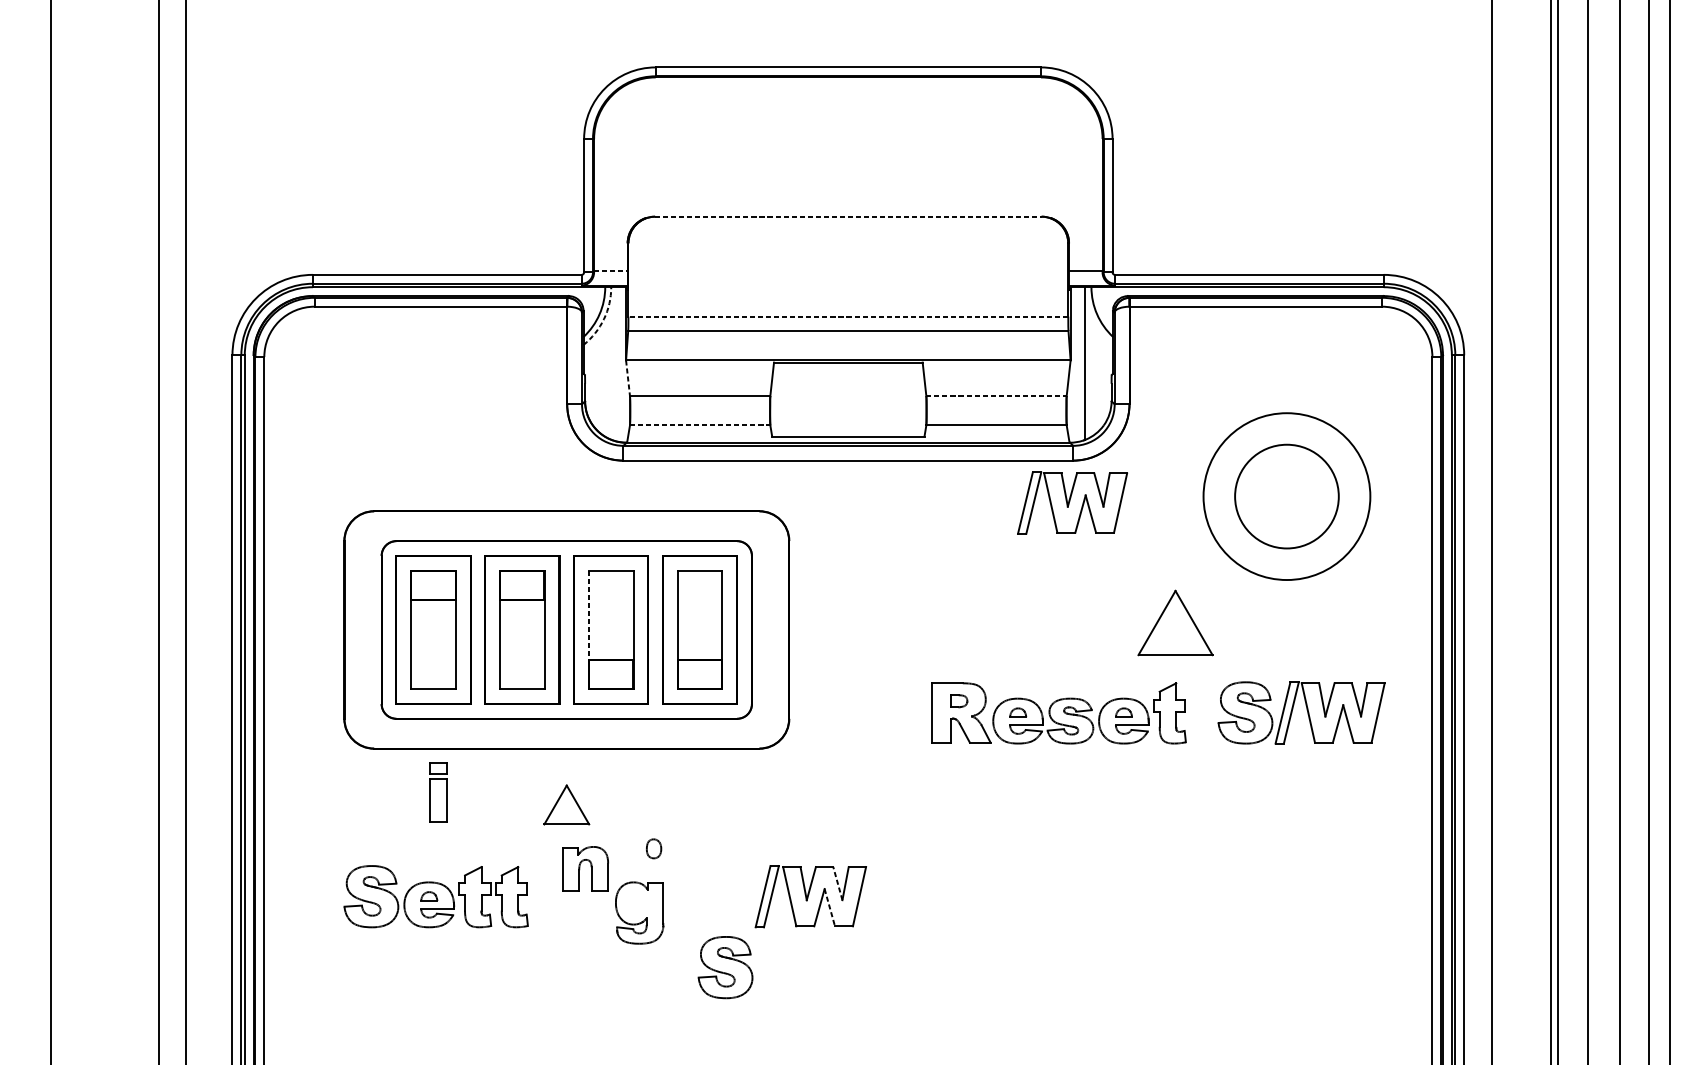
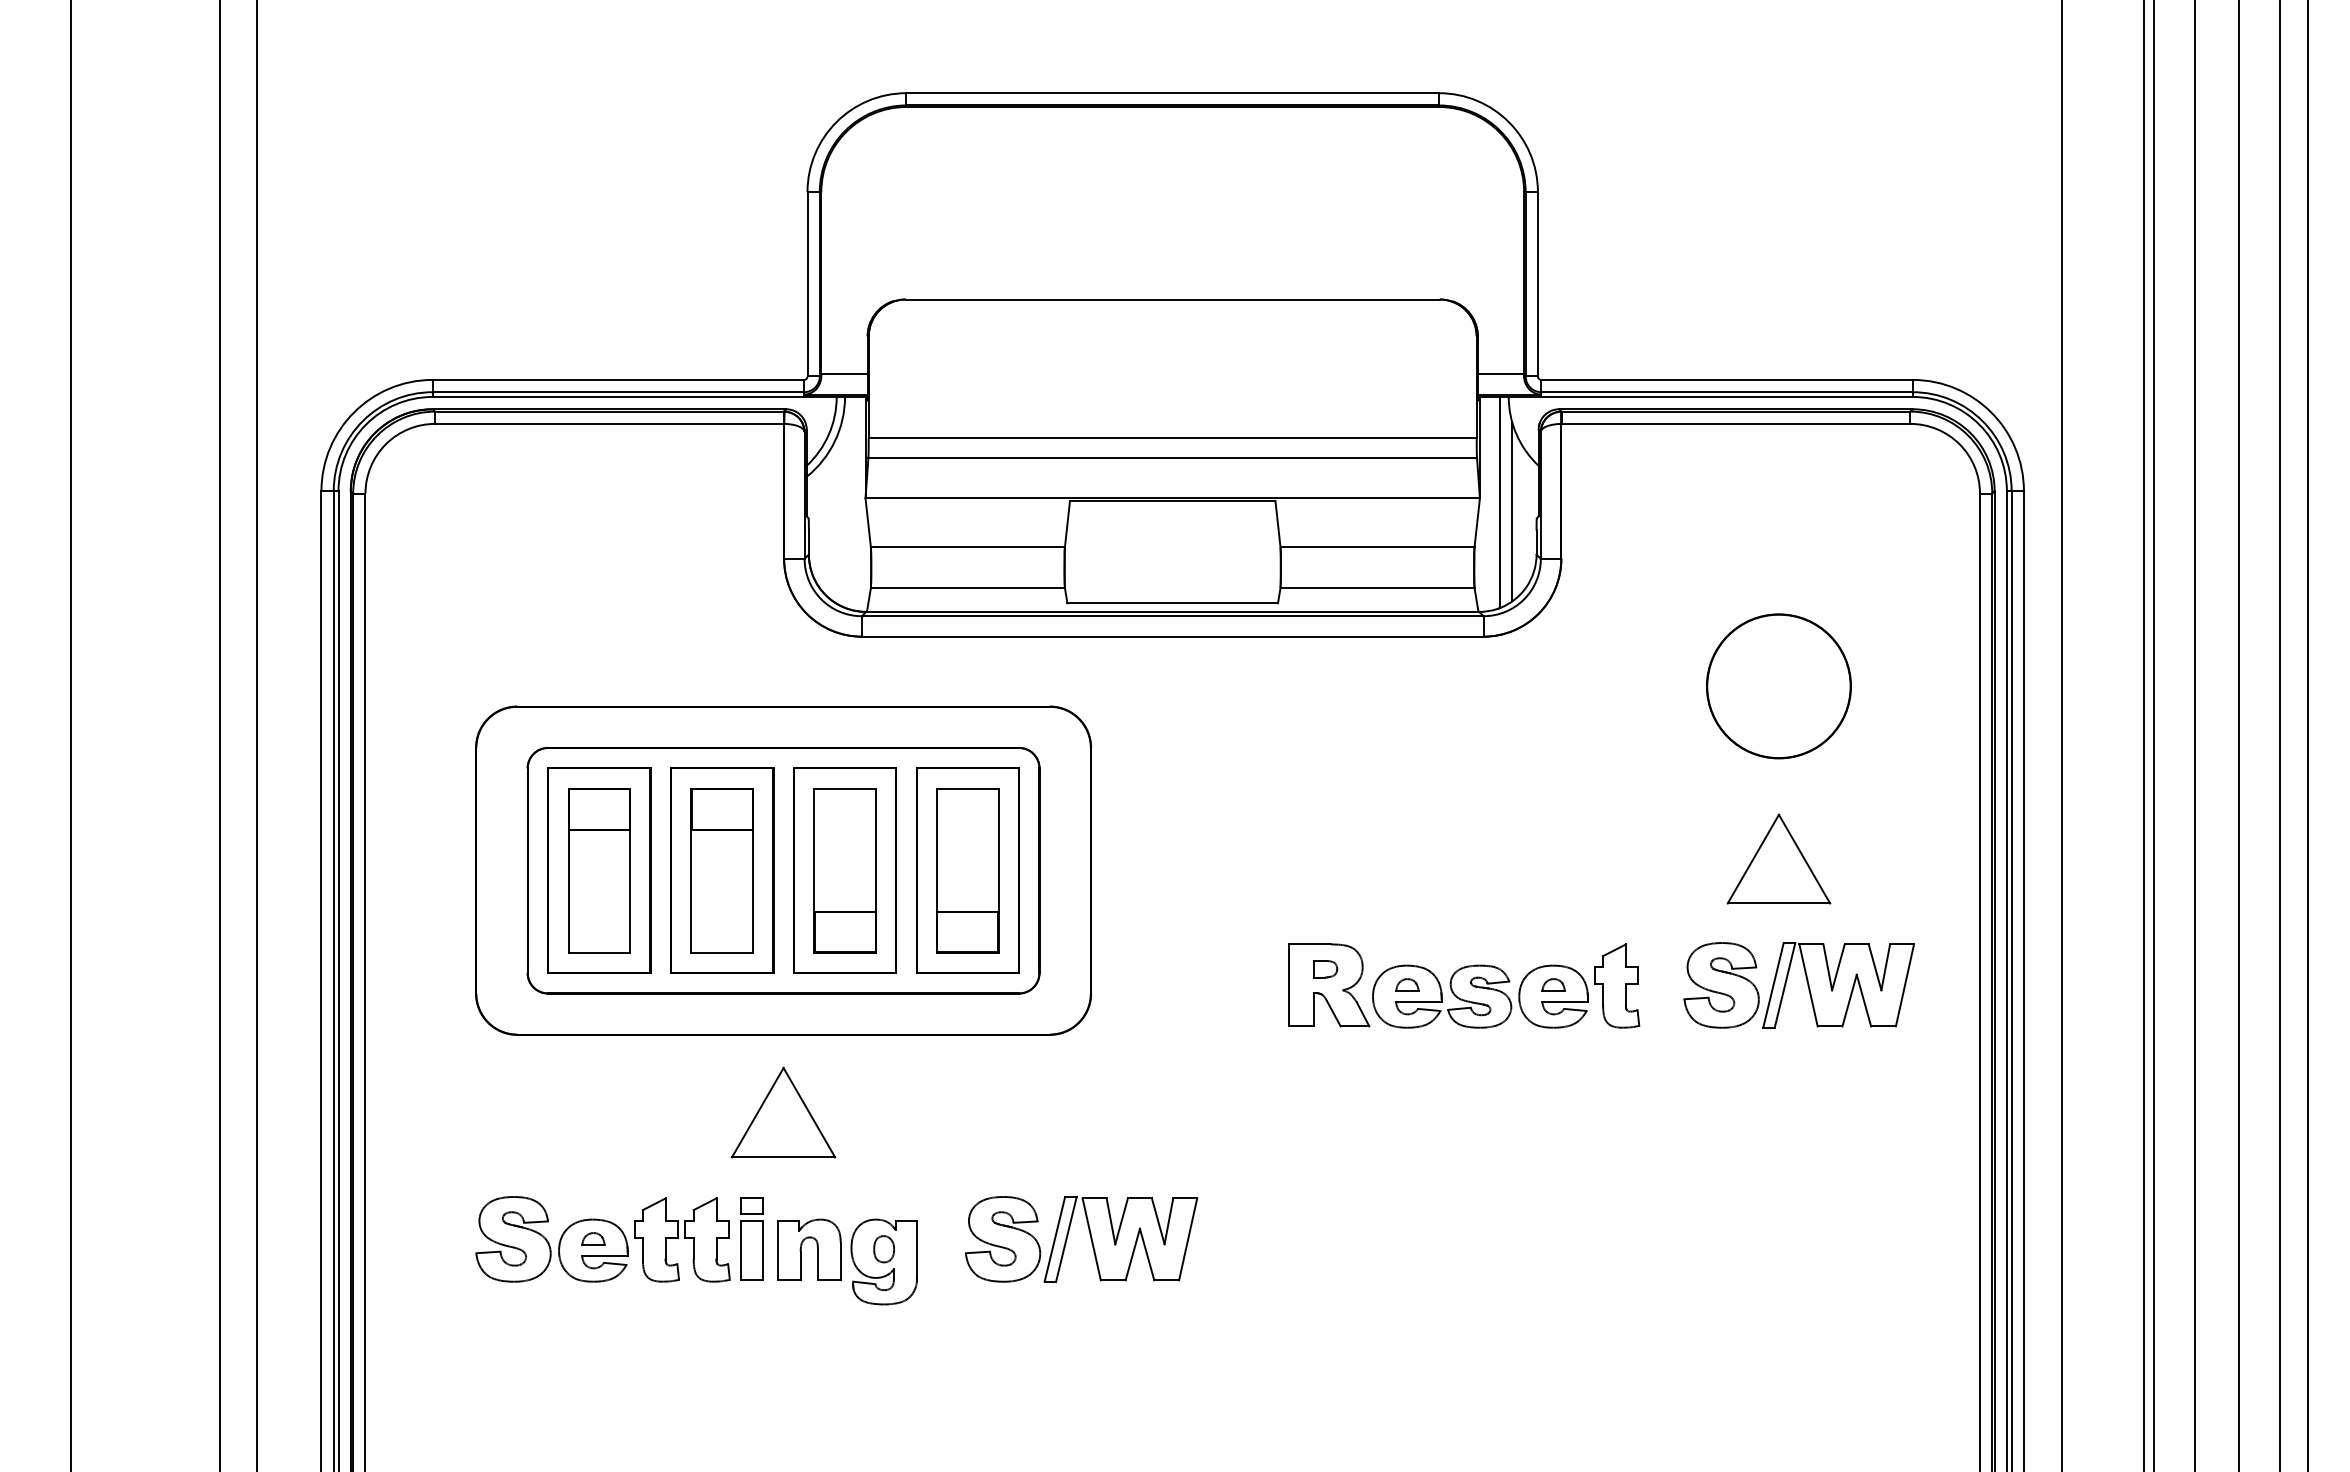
line: (848, 216) -> (1173, 299), dashed -> solid
line: (610, 270) -> (844, 374), dashed -> solid
line: (848, 316) -> (1172, 437), dashed -> solid
arc: (603, 319) -> (834, 441), dashed -> solid
line: (1094, 370) -> (1512, 511), added
line: (628, 378) -> (868, 522), dashed -> solid
line: (996, 396) -> (1377, 547), dashed -> solid
line: (699, 425) -> (967, 588), dashed -> solid
circle: (1286, 496) -> (1778, 686), size x0.62
part: (1072, 503) -> (1482, 695), removed
line: (589, 615) -> (814, 850), dashed -> solid
part: (1175, 622) -> (1778, 858), moved
part: (437, 791) -> (751, 1238), moved
part: (566, 804) -> (783, 1112), size x1.67
part: (653, 849) -> (883, 1249), moved
part: (579, 868) -> (801, 1249), moved
line: (838, 883) -> (1158, 1221), dashed -> solid
line: (830, 907) -> (1147, 1254), dashed -> solid
part: (725, 967) -> (1003, 1239), moved

